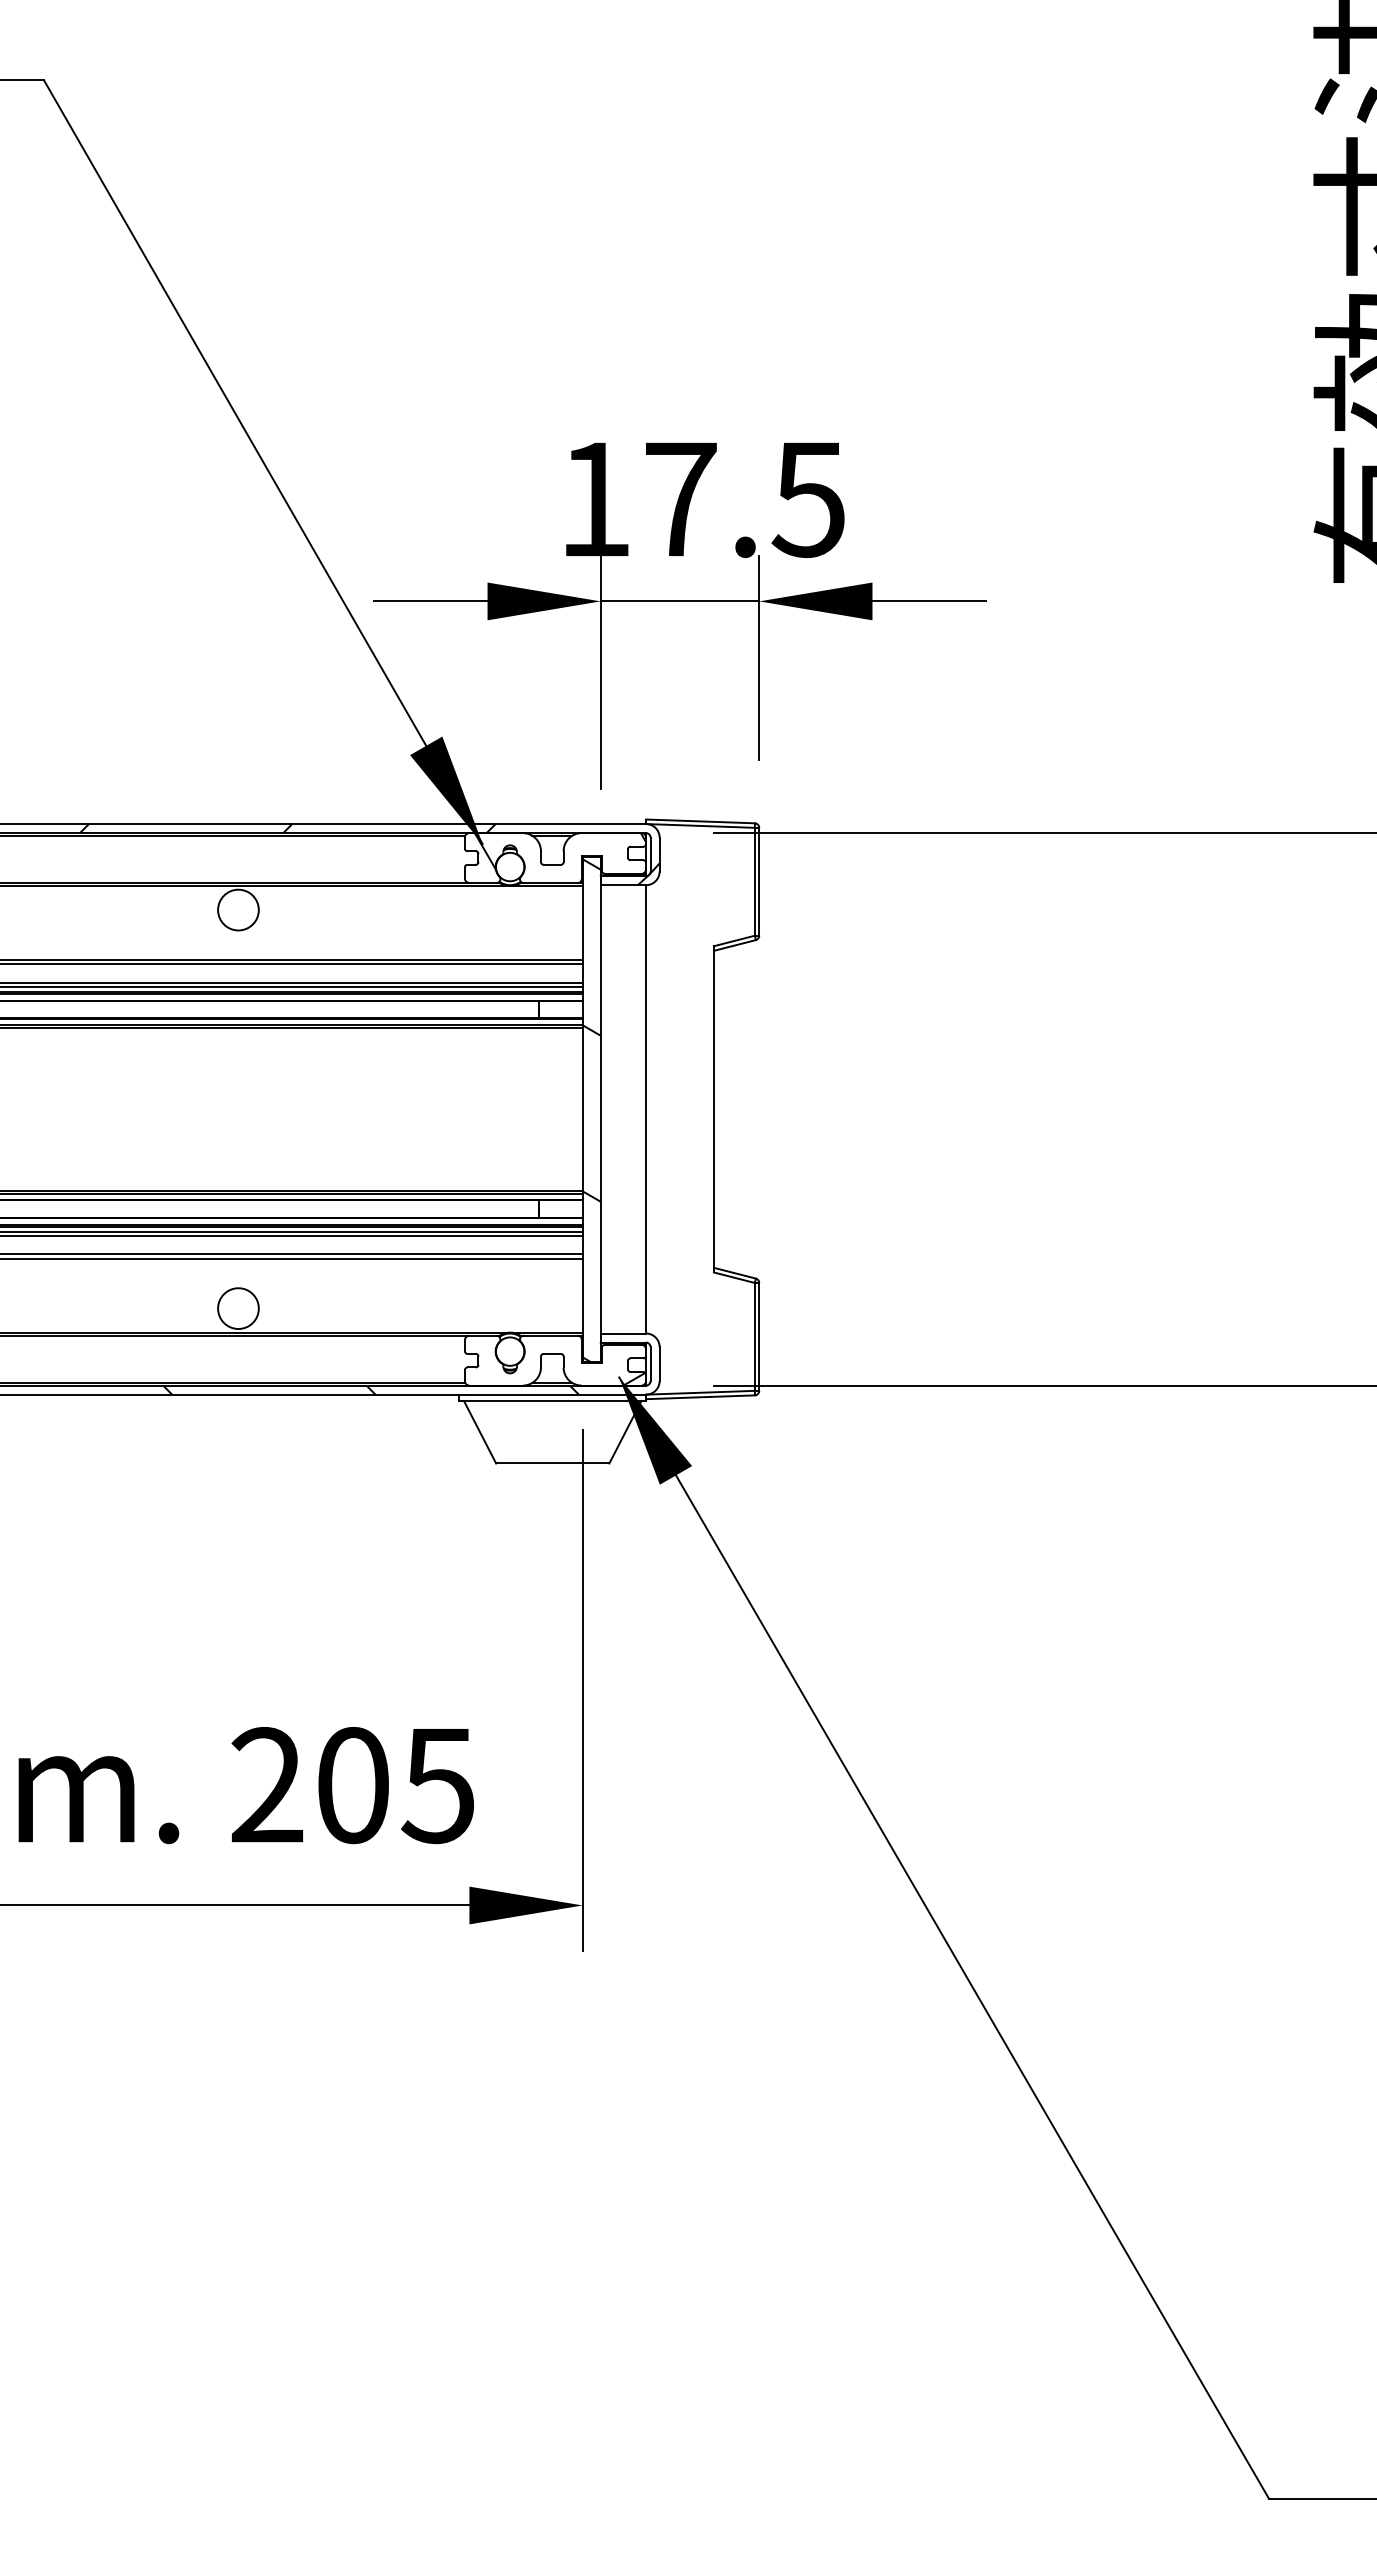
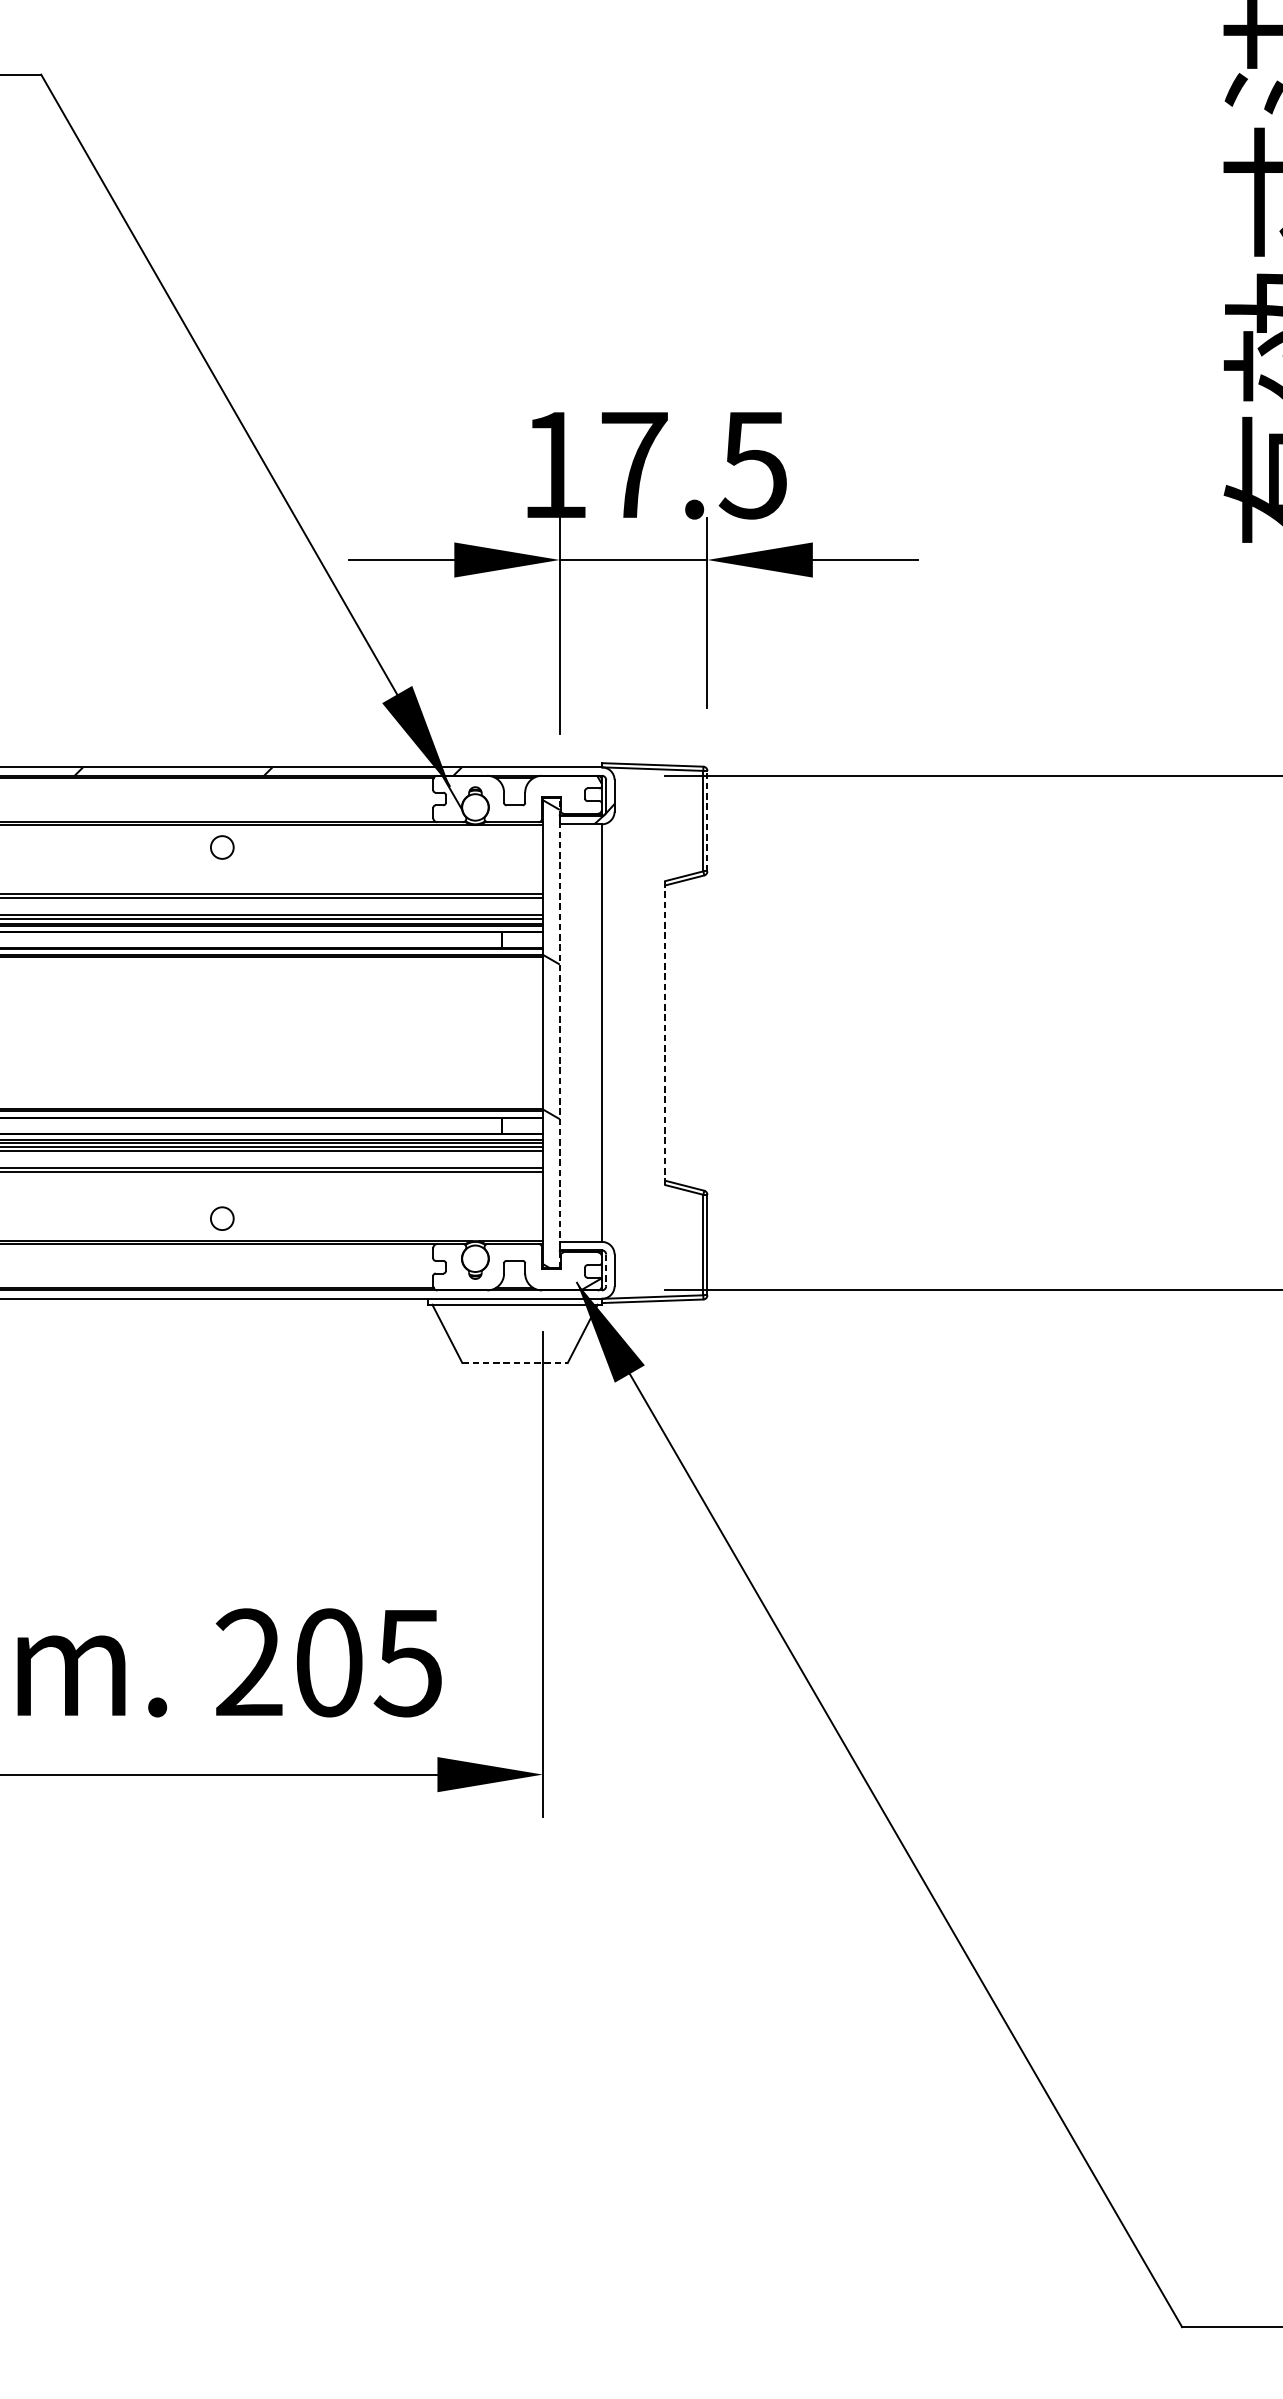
line: (759, 881) -> (707, 820), solid -> dashed
circle: (238, 909) -> (222, 846), size x0.6
line: (600, 1109) -> (559, 1033), solid -> dashed
line: (713, 1109) -> (664, 1033), solid -> dashed
circle: (238, 1308) -> (222, 1218), size x0.6
line: (650, 1364) -> (606, 1270), solid -> dashed
hatch: (370, 1389) -> (345, 1294), removed
line: (552, 1463) -> (514, 1362), solid -> dashed

